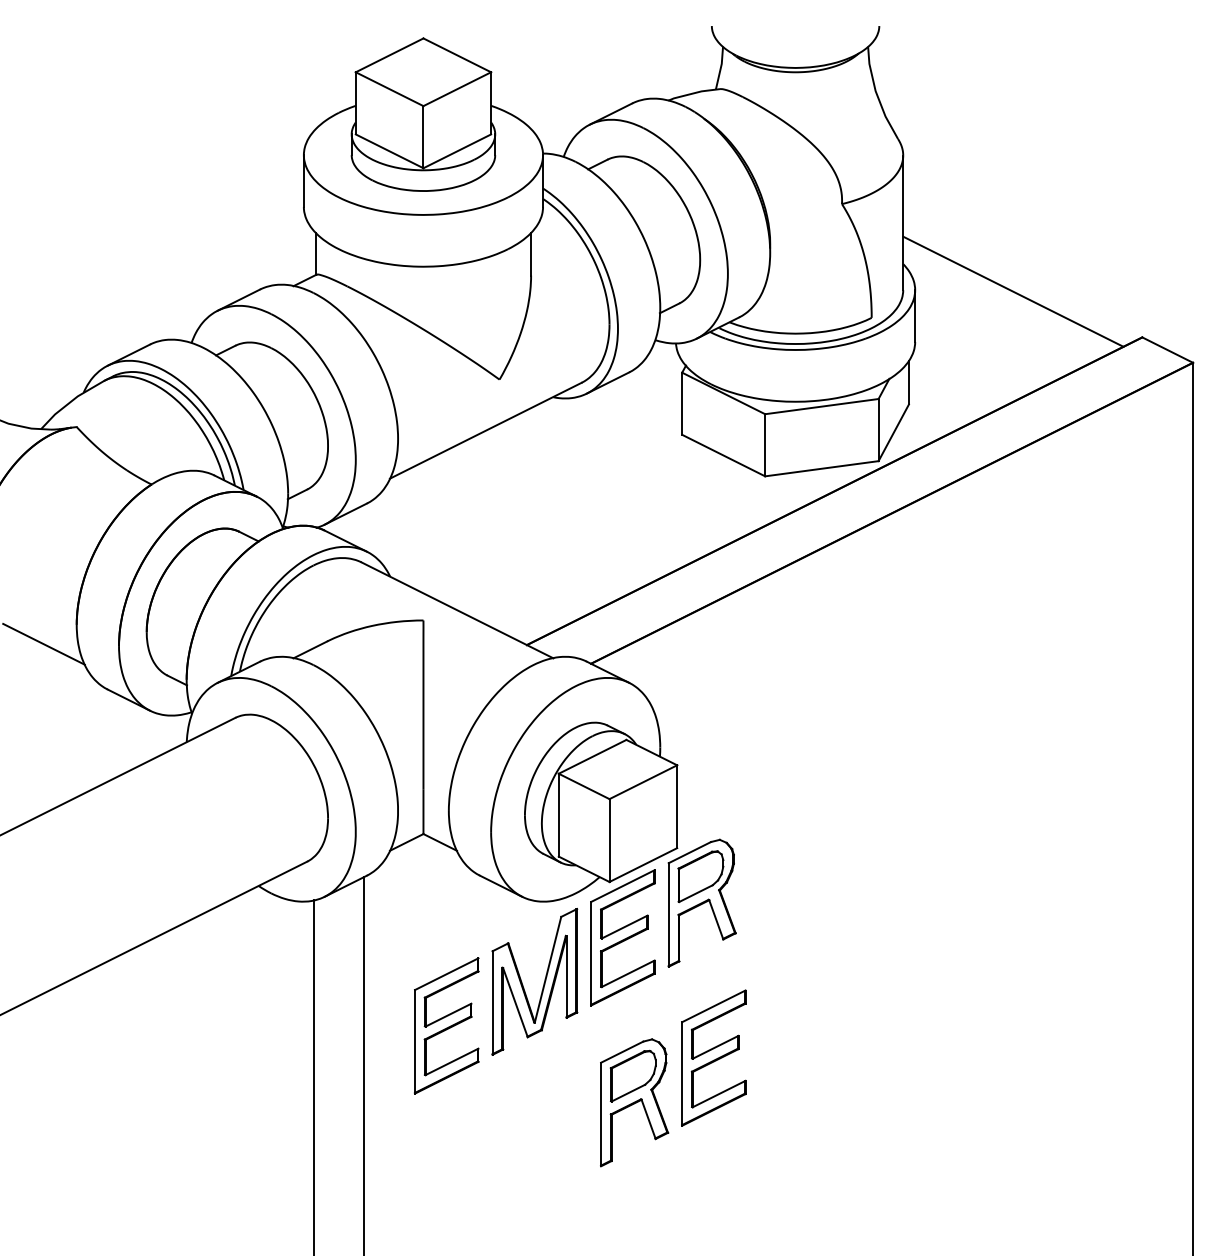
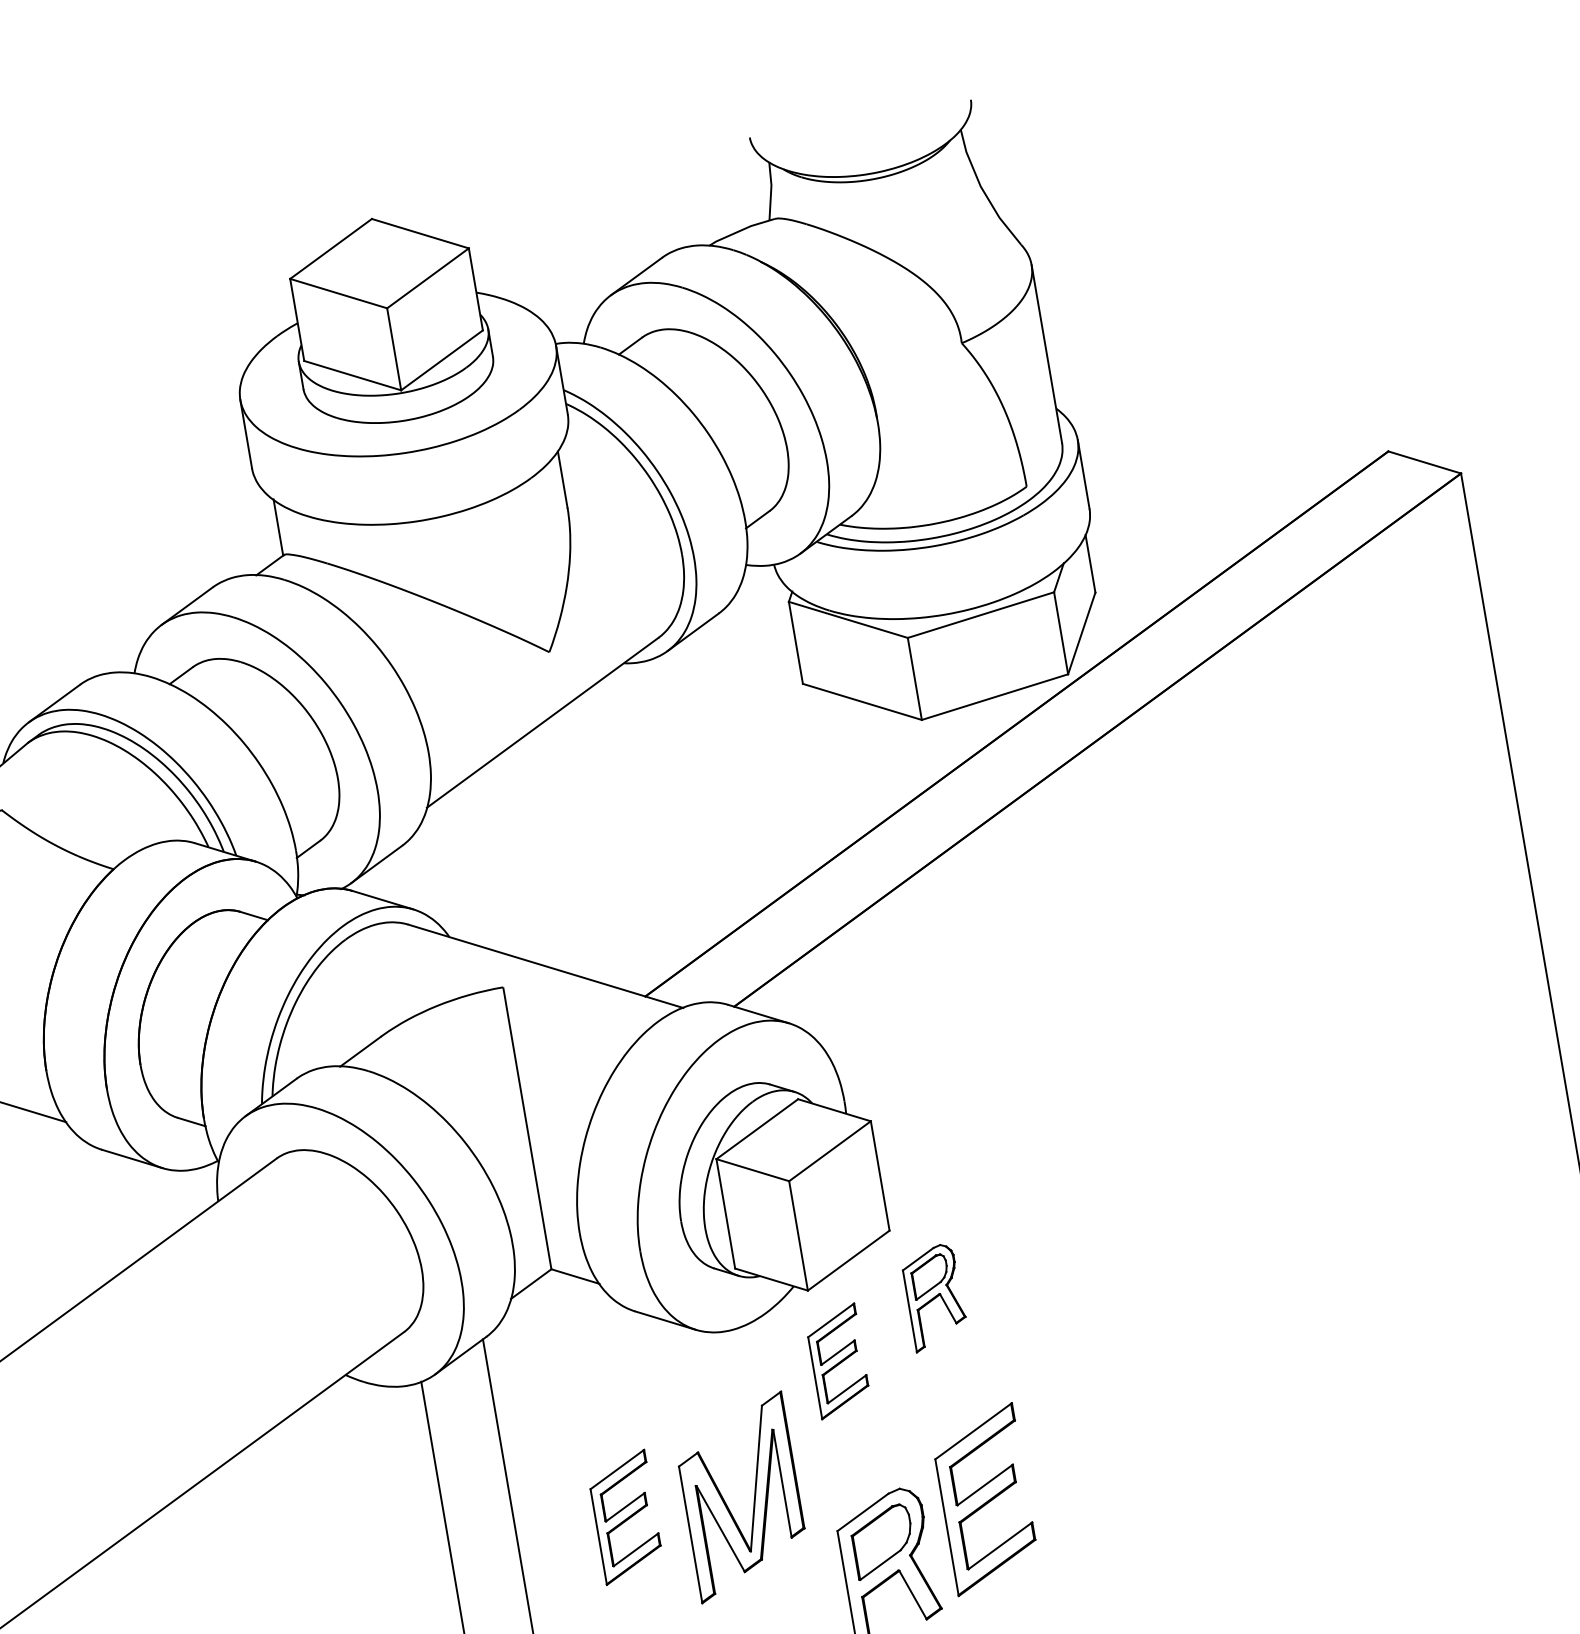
line: (1013, 291) -> (1207, 419), removed
part: (701, 902) -> (933, 1296), size x0.6
part: (622, 937) -> (837, 1360), size x0.6
part: (543, 982) -> (753, 1496), moved
part: (446, 1025) -> (625, 1516), size x0.7

